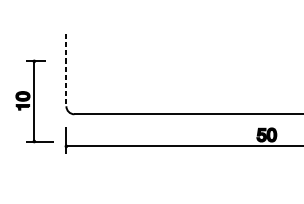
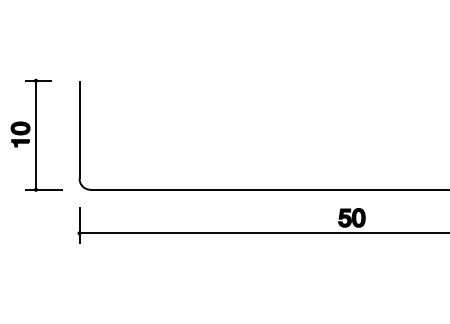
line: (66, 70) -> (79, 130), dashed -> solid
part: (34, 100) -> (36, 134), moved

